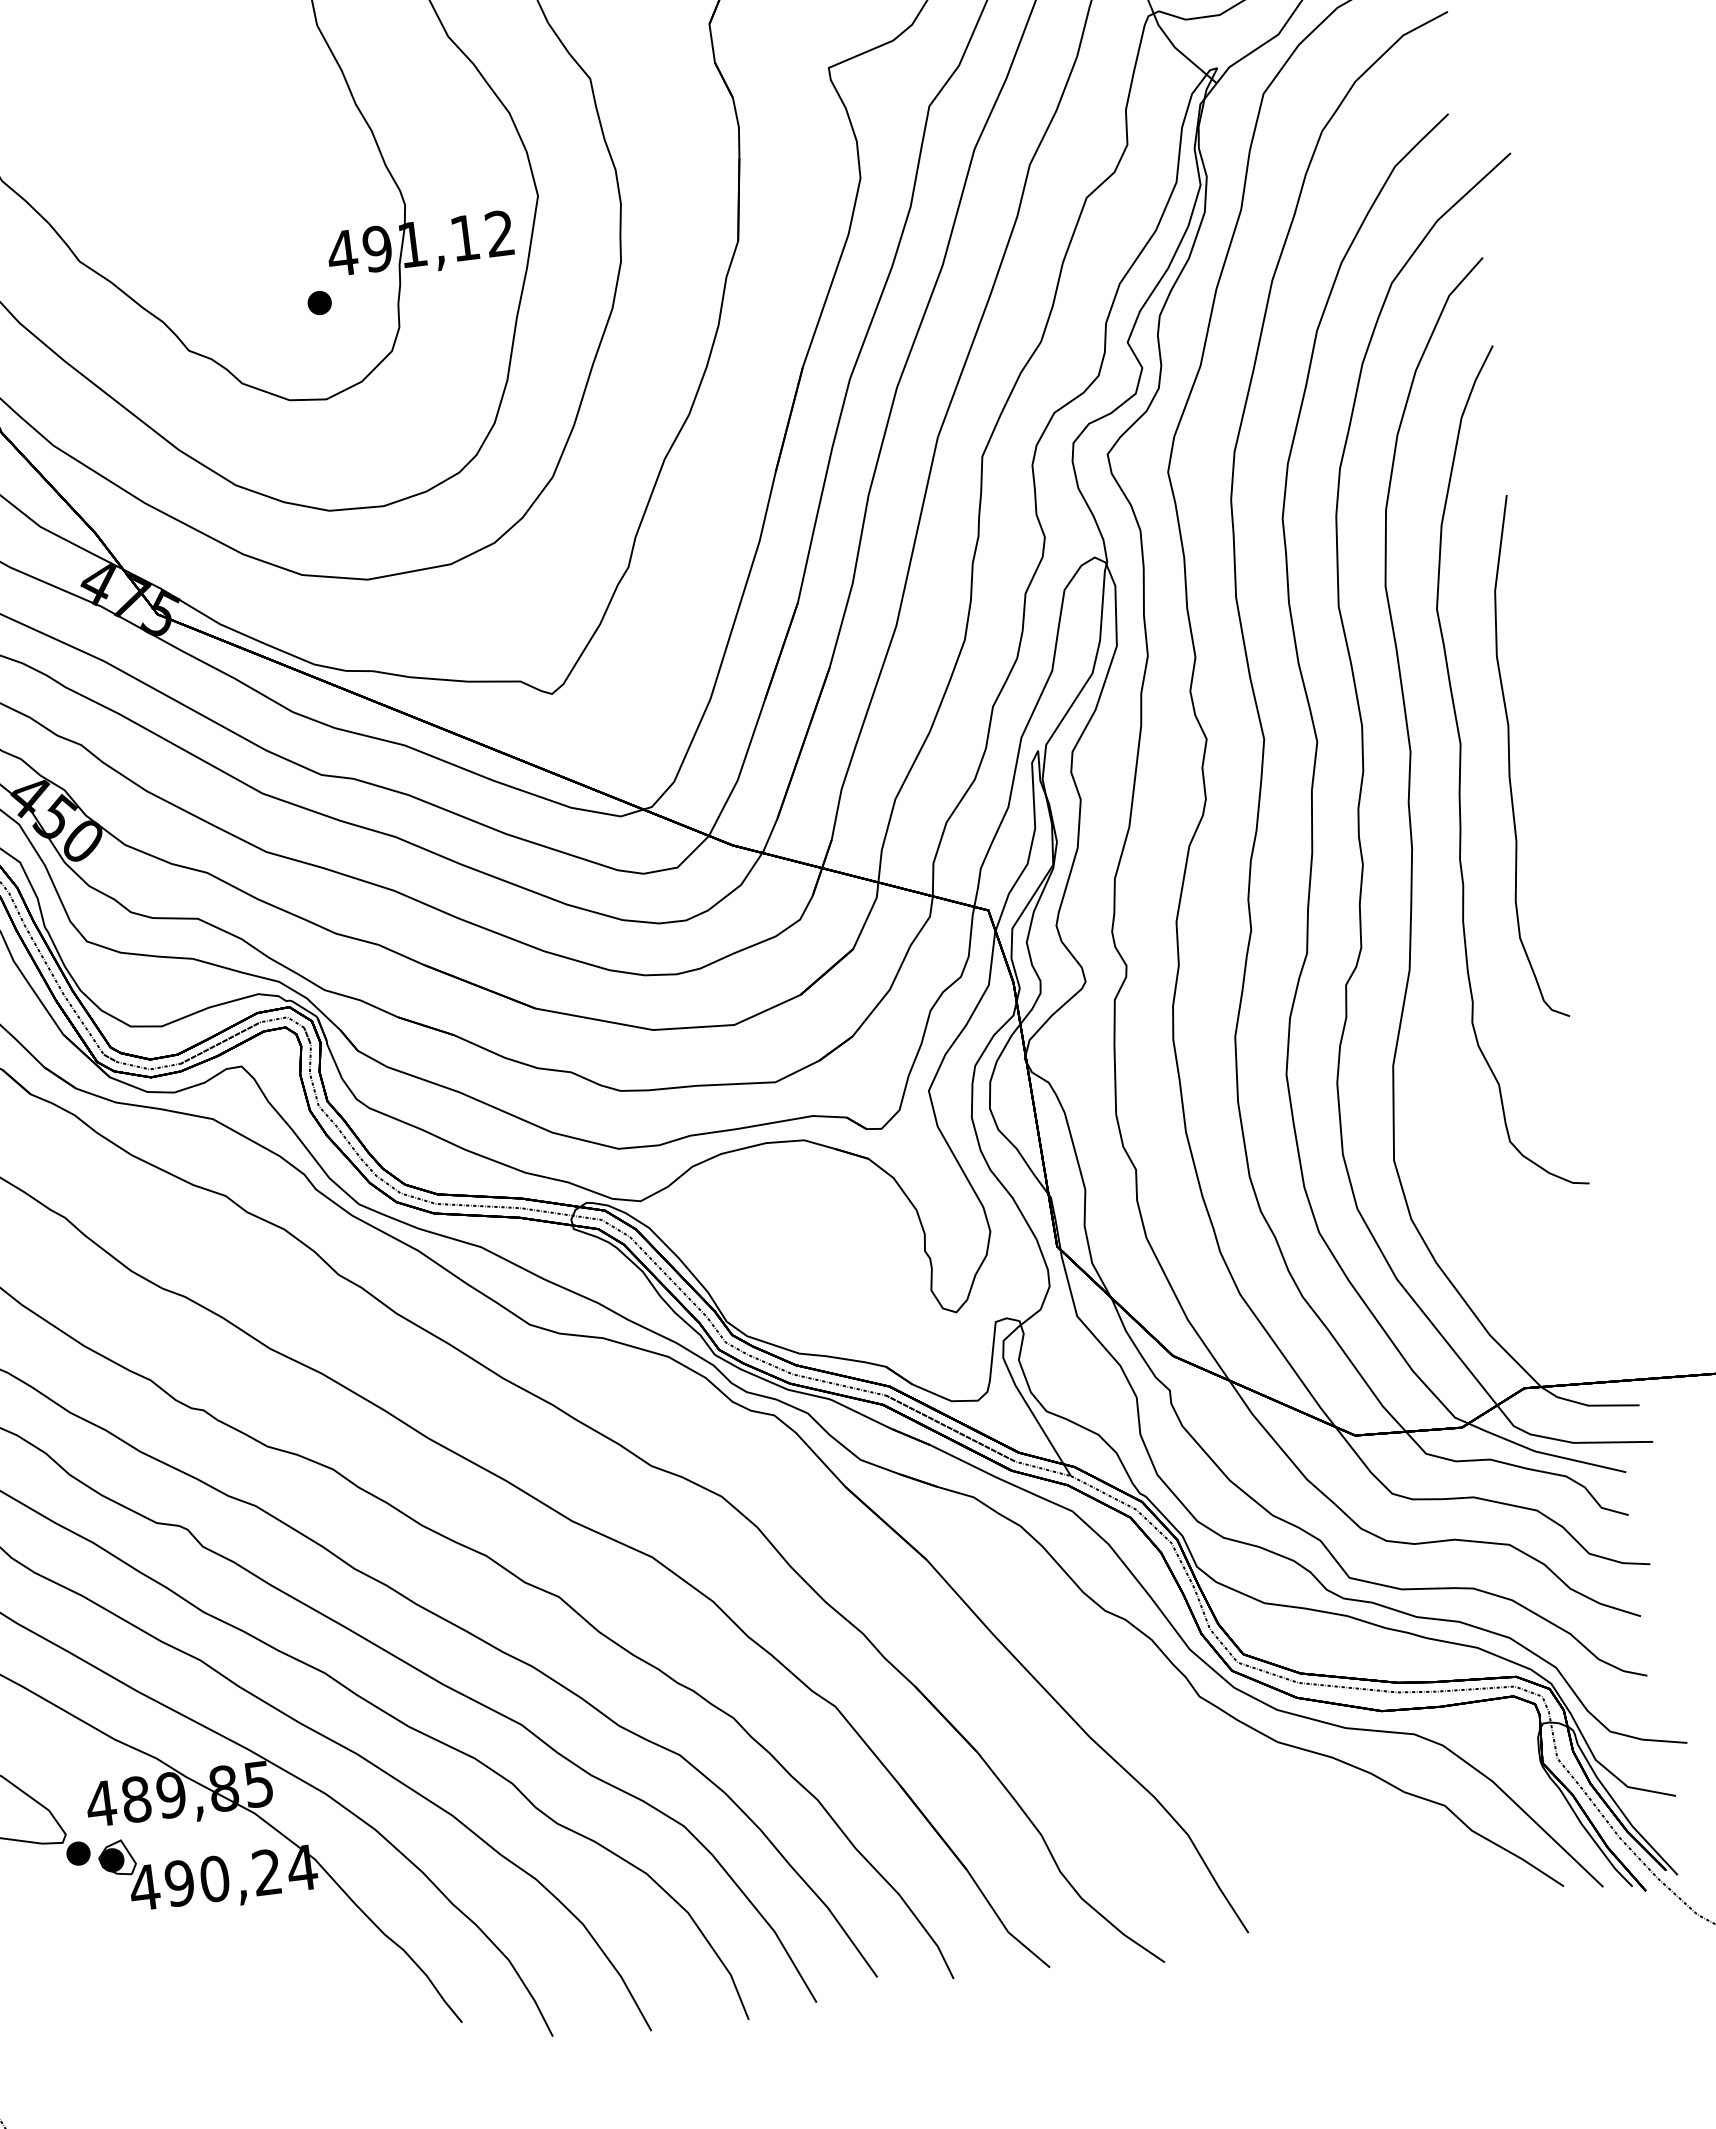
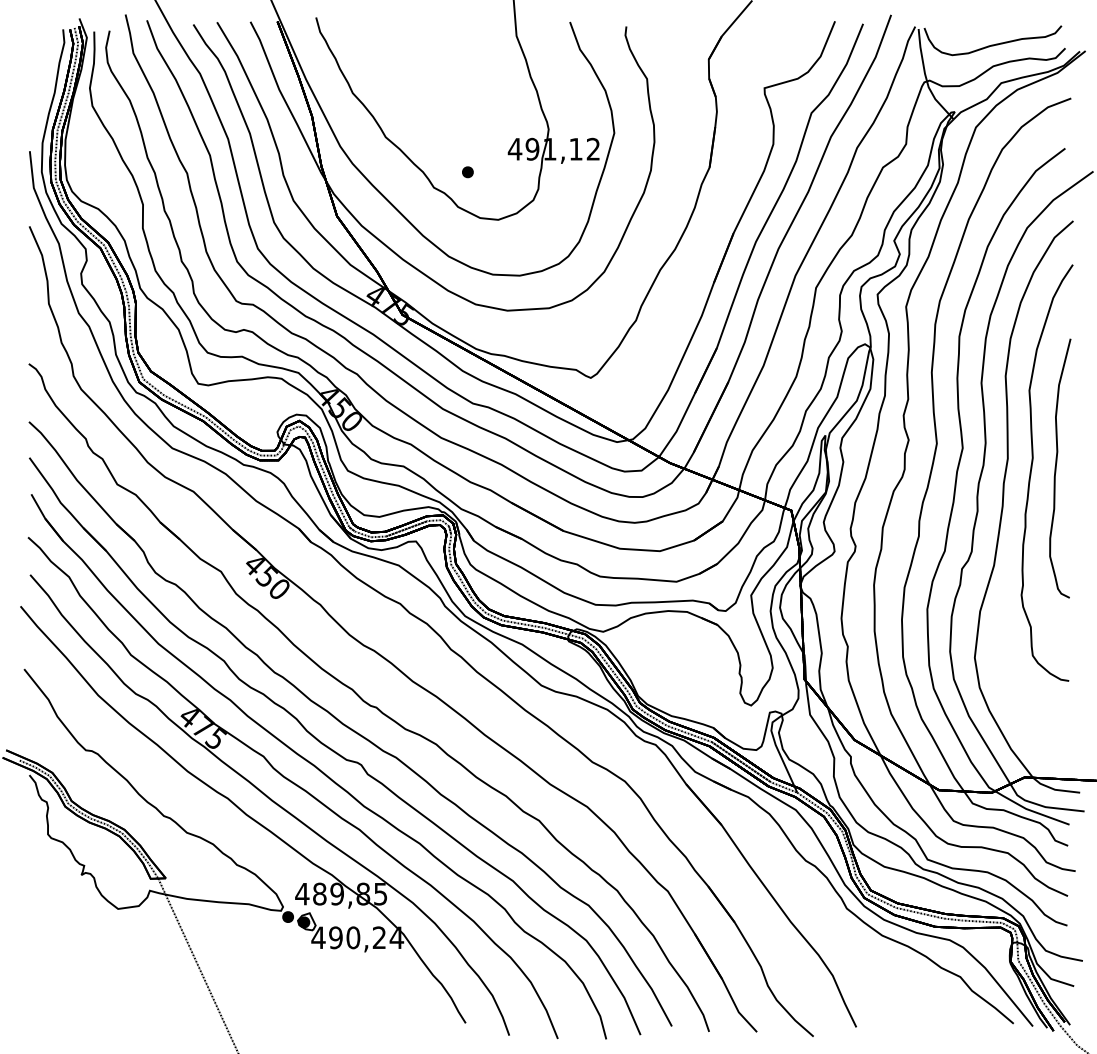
part: (318, 303) -> (467, 172), moved

